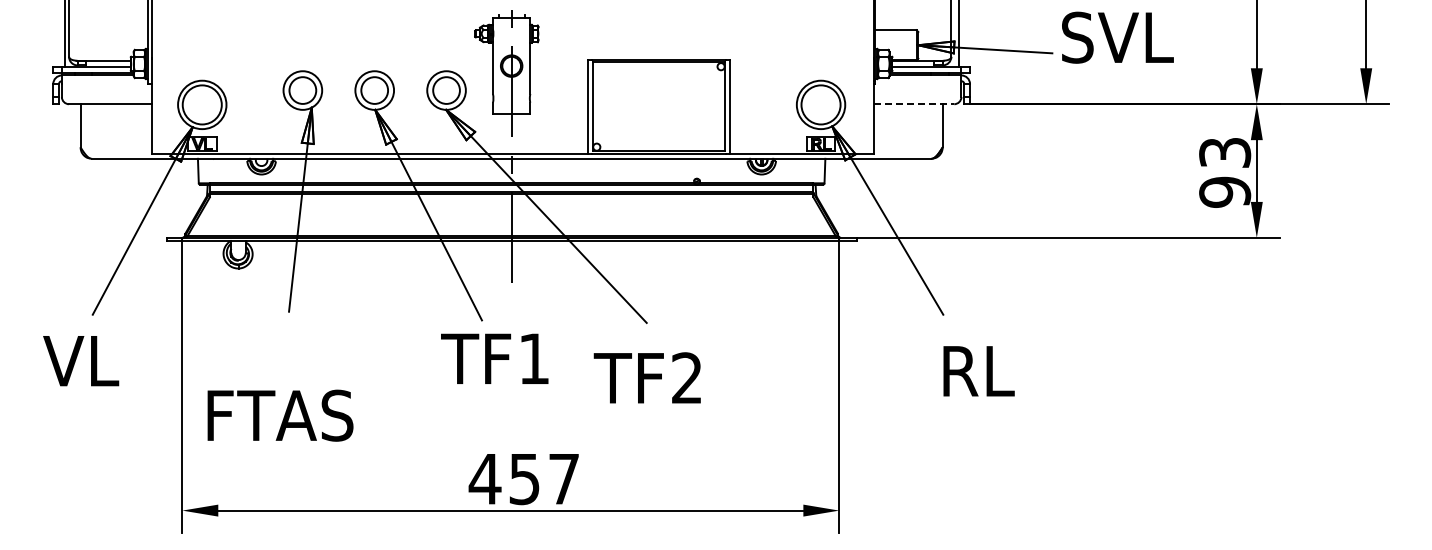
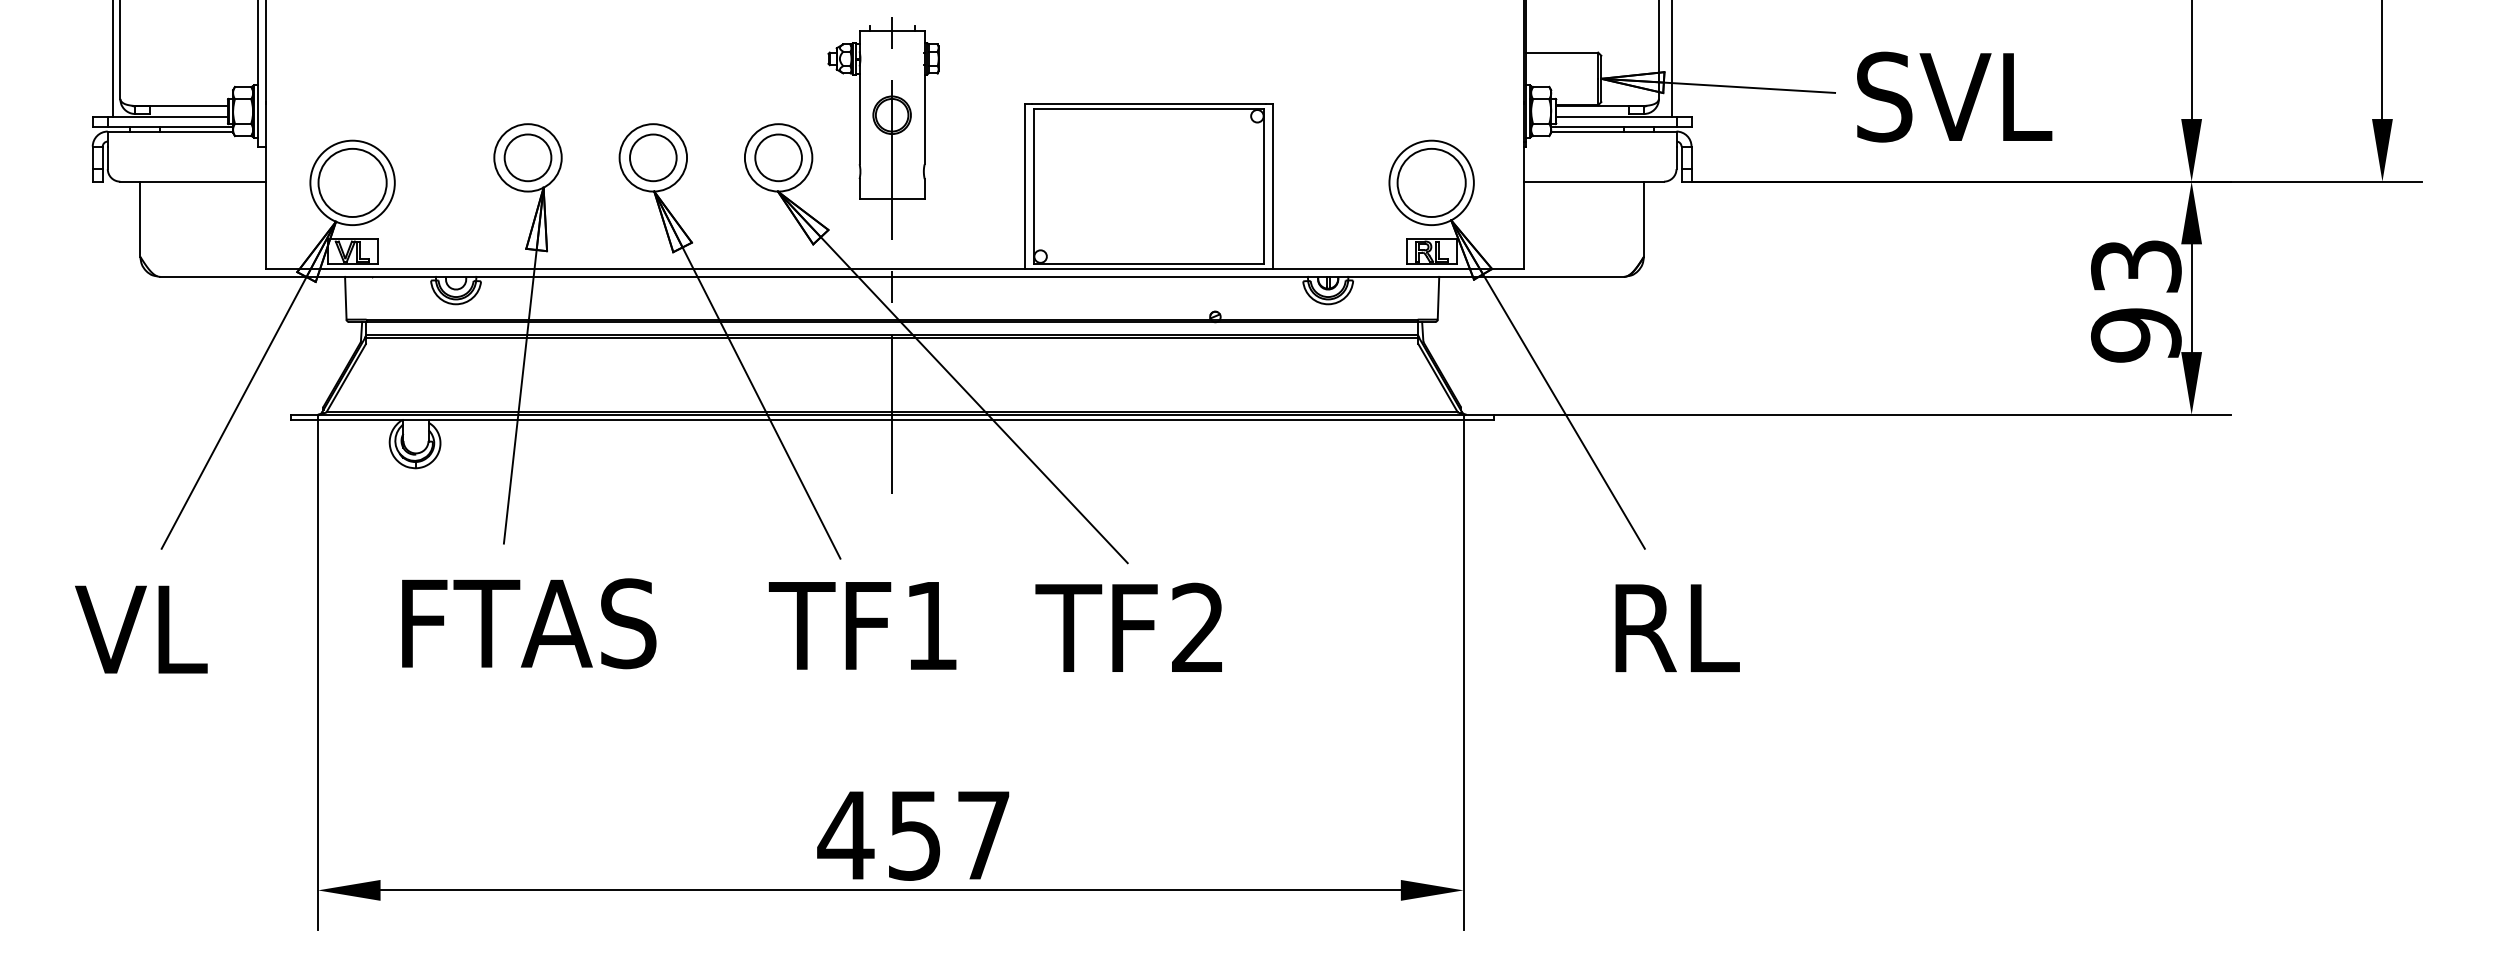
text: (1117, 37) -> (1953, 96), moved
line: (914, 104) -> (1594, 182), dashed -> solid
text: (978, 371) -> (1676, 628), moved
text: (646, 377) -> (1127, 626), moved
text: (280, 415) -> (529, 623), moved

